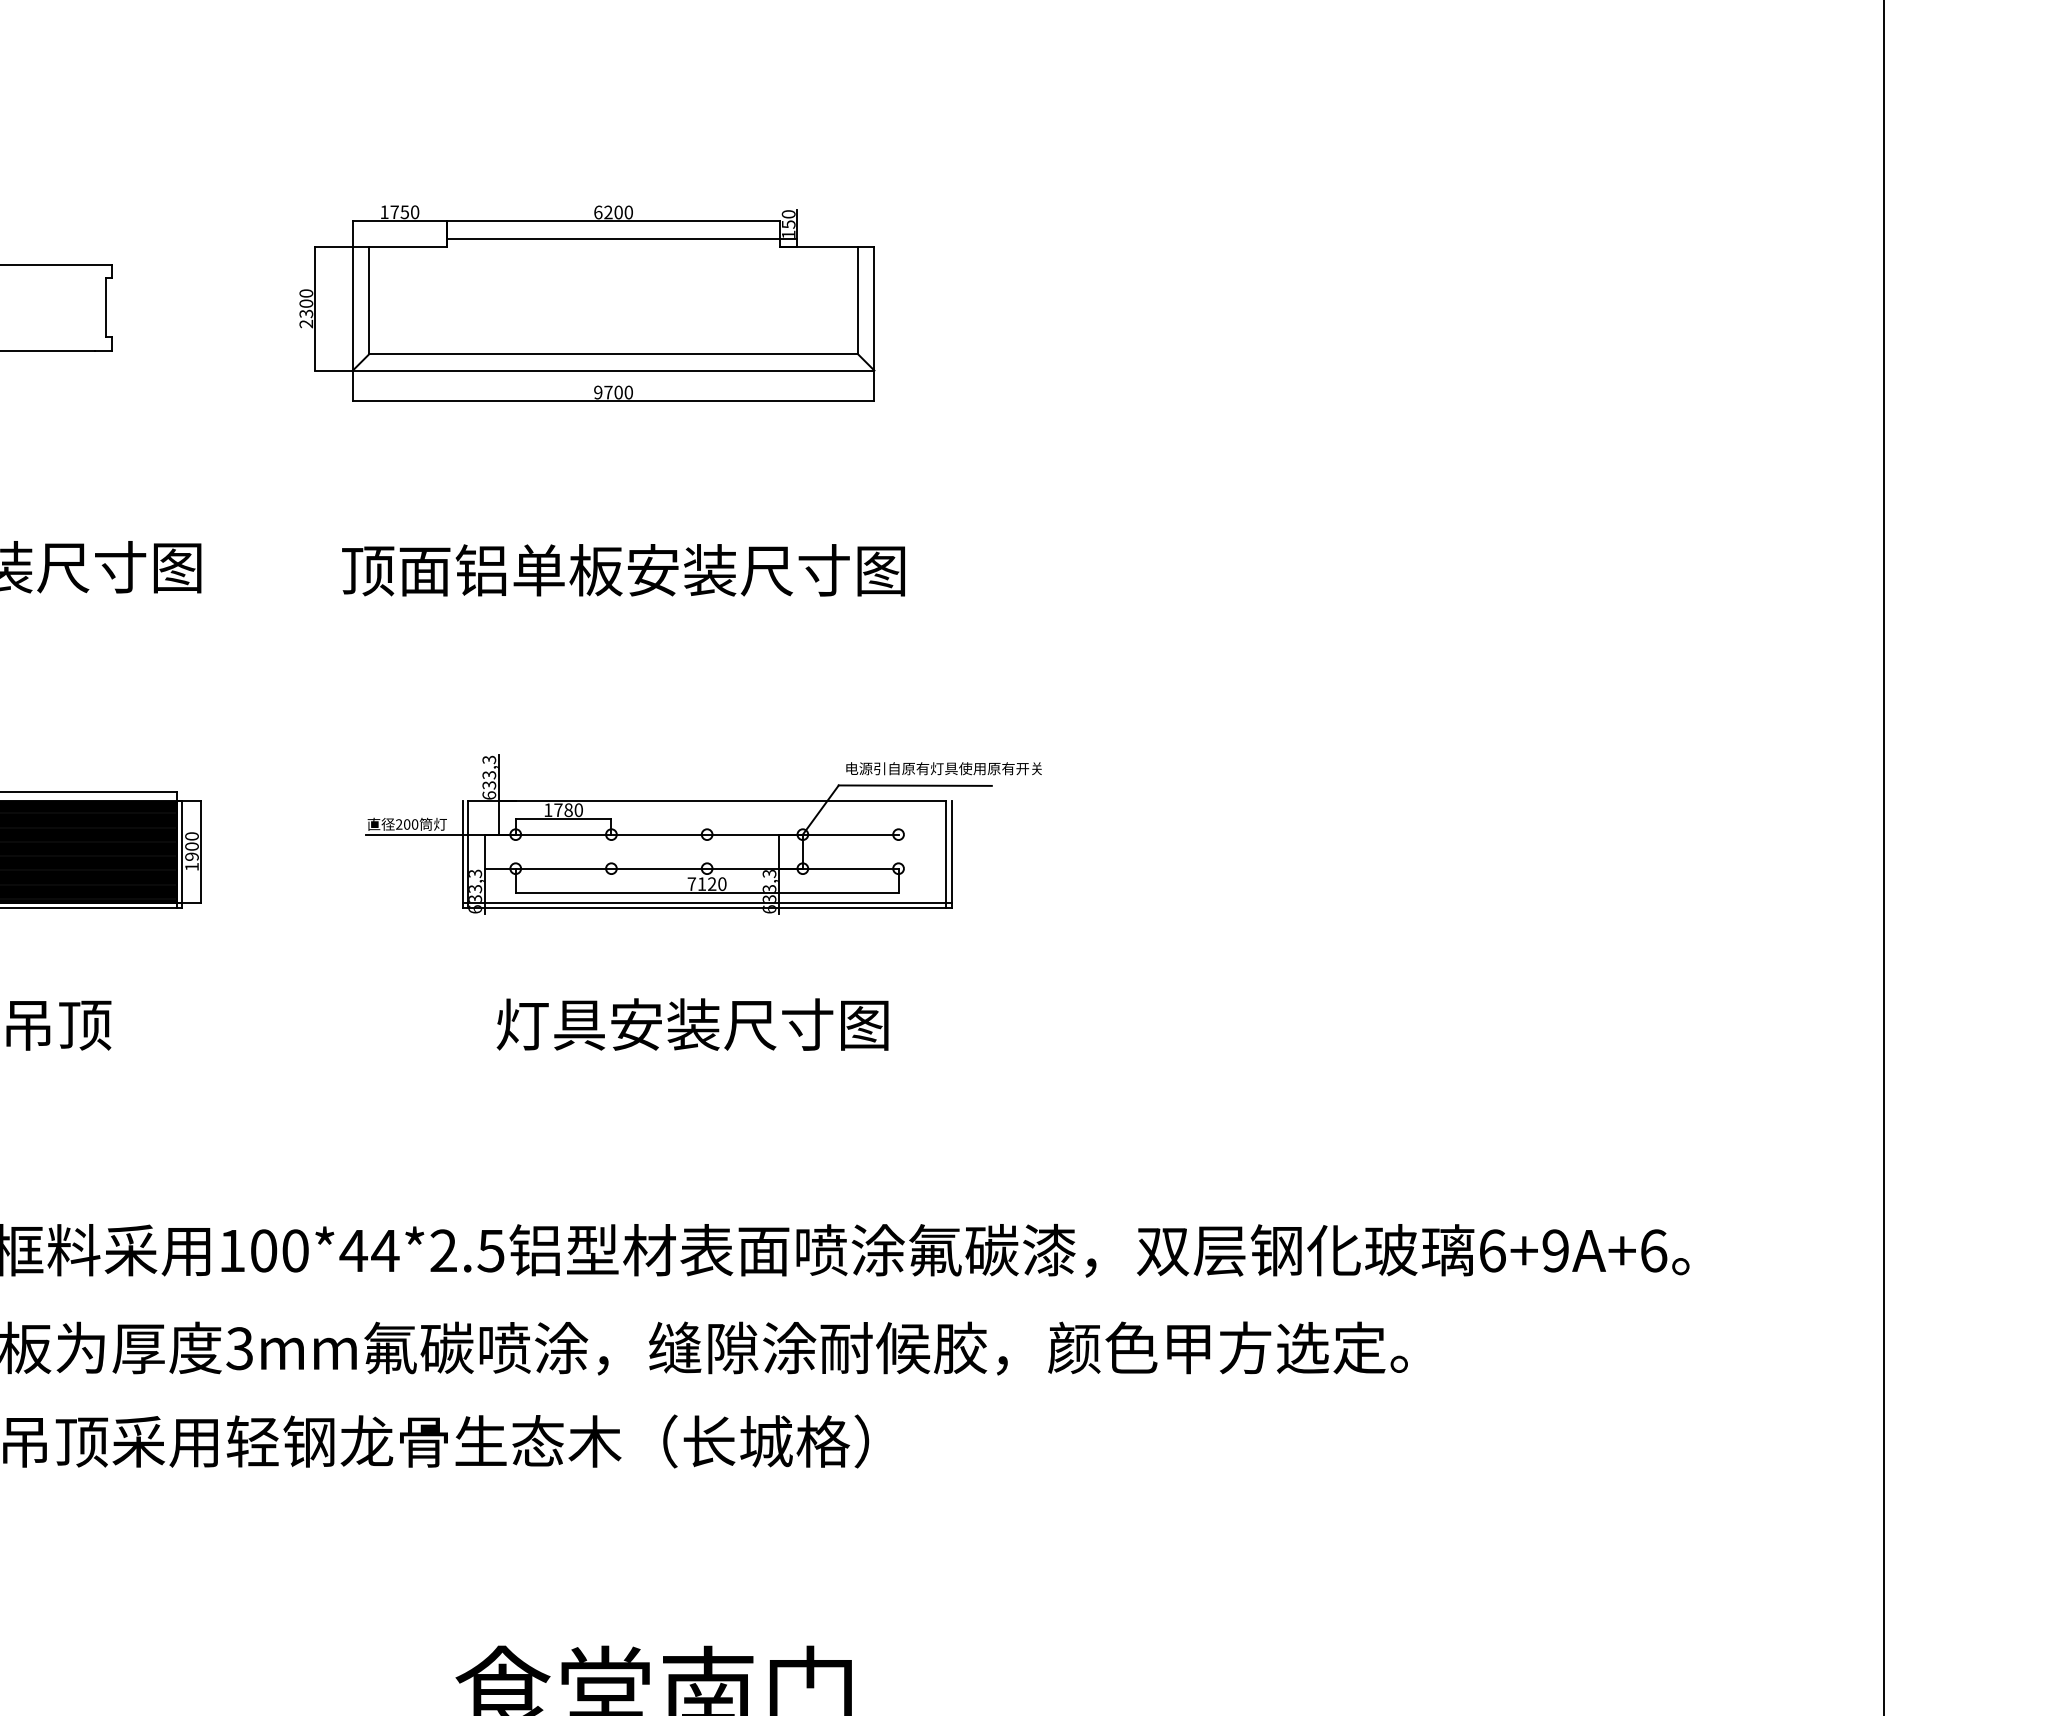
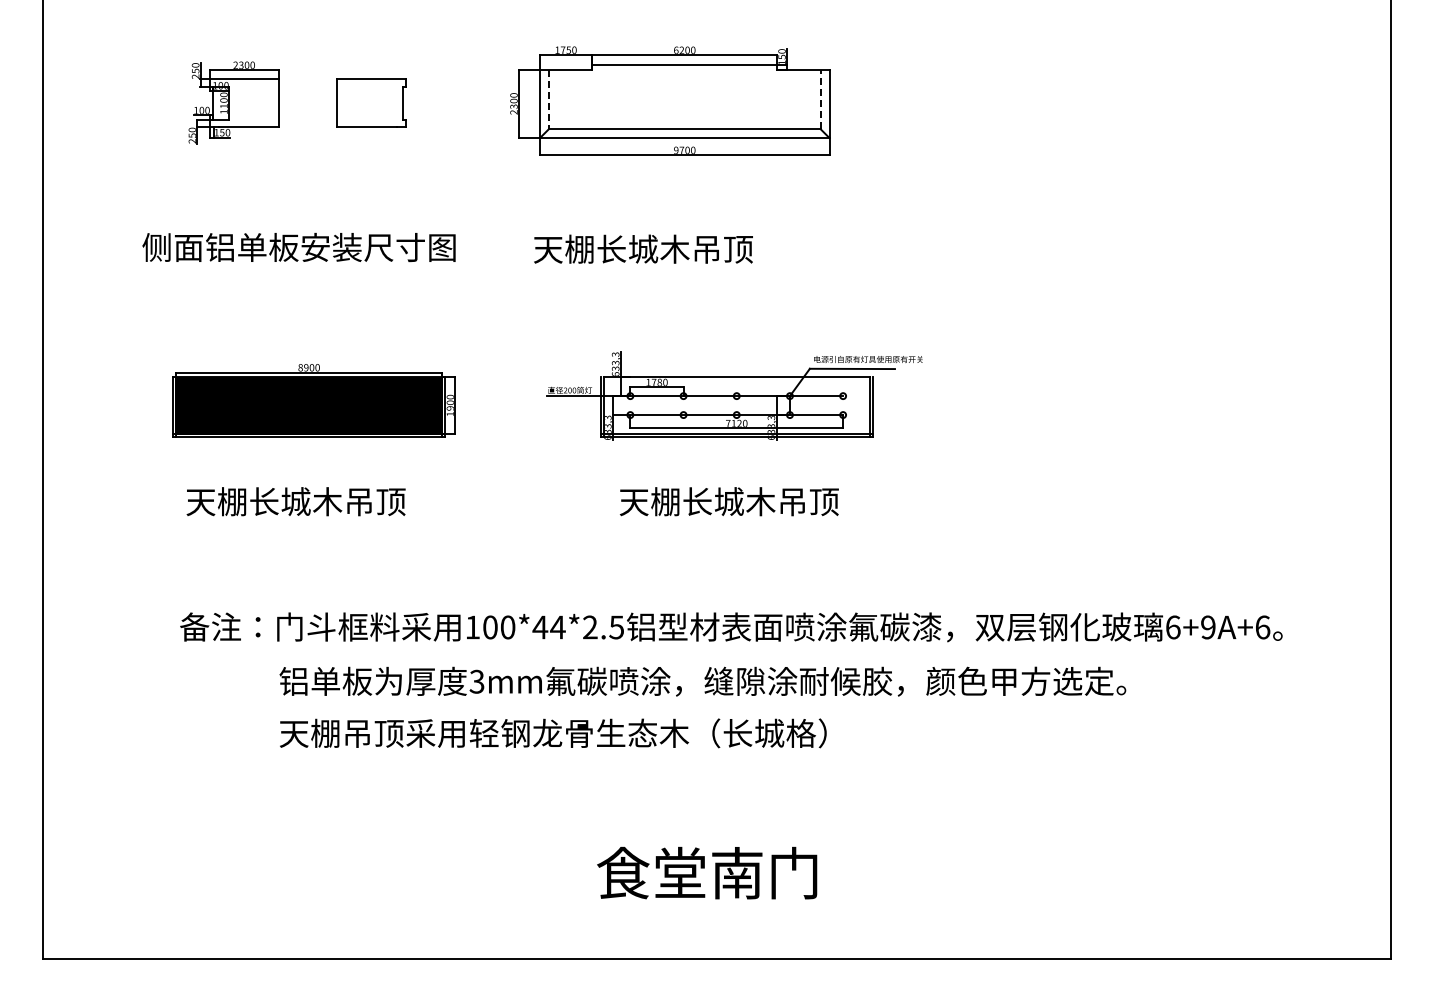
line: (368, 300) -> (548, 99), solid -> dashed
line: (857, 300) -> (820, 99), solid -> dashed
text: (622, 568) -> (689, 248), 顶面铝单板安装尺寸图 -> 天棚长城木吊顶
text: (694, 1024) -> (729, 501), 灯具安装尺寸图 -> 天棚长城木吊顶

